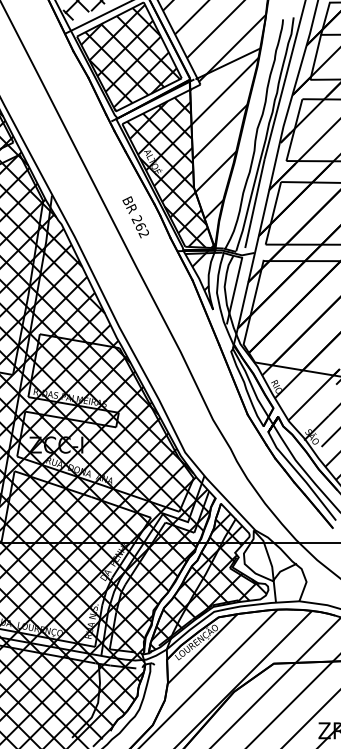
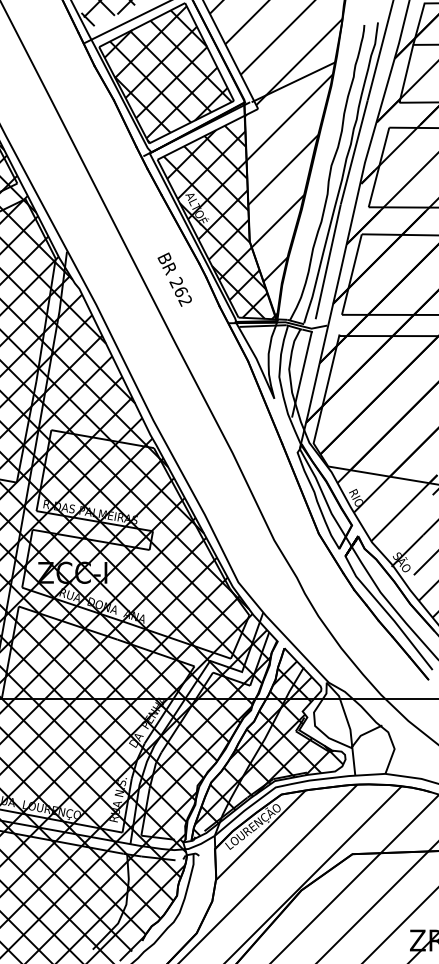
hatch: (200, 270) -> (258, 348), removed

